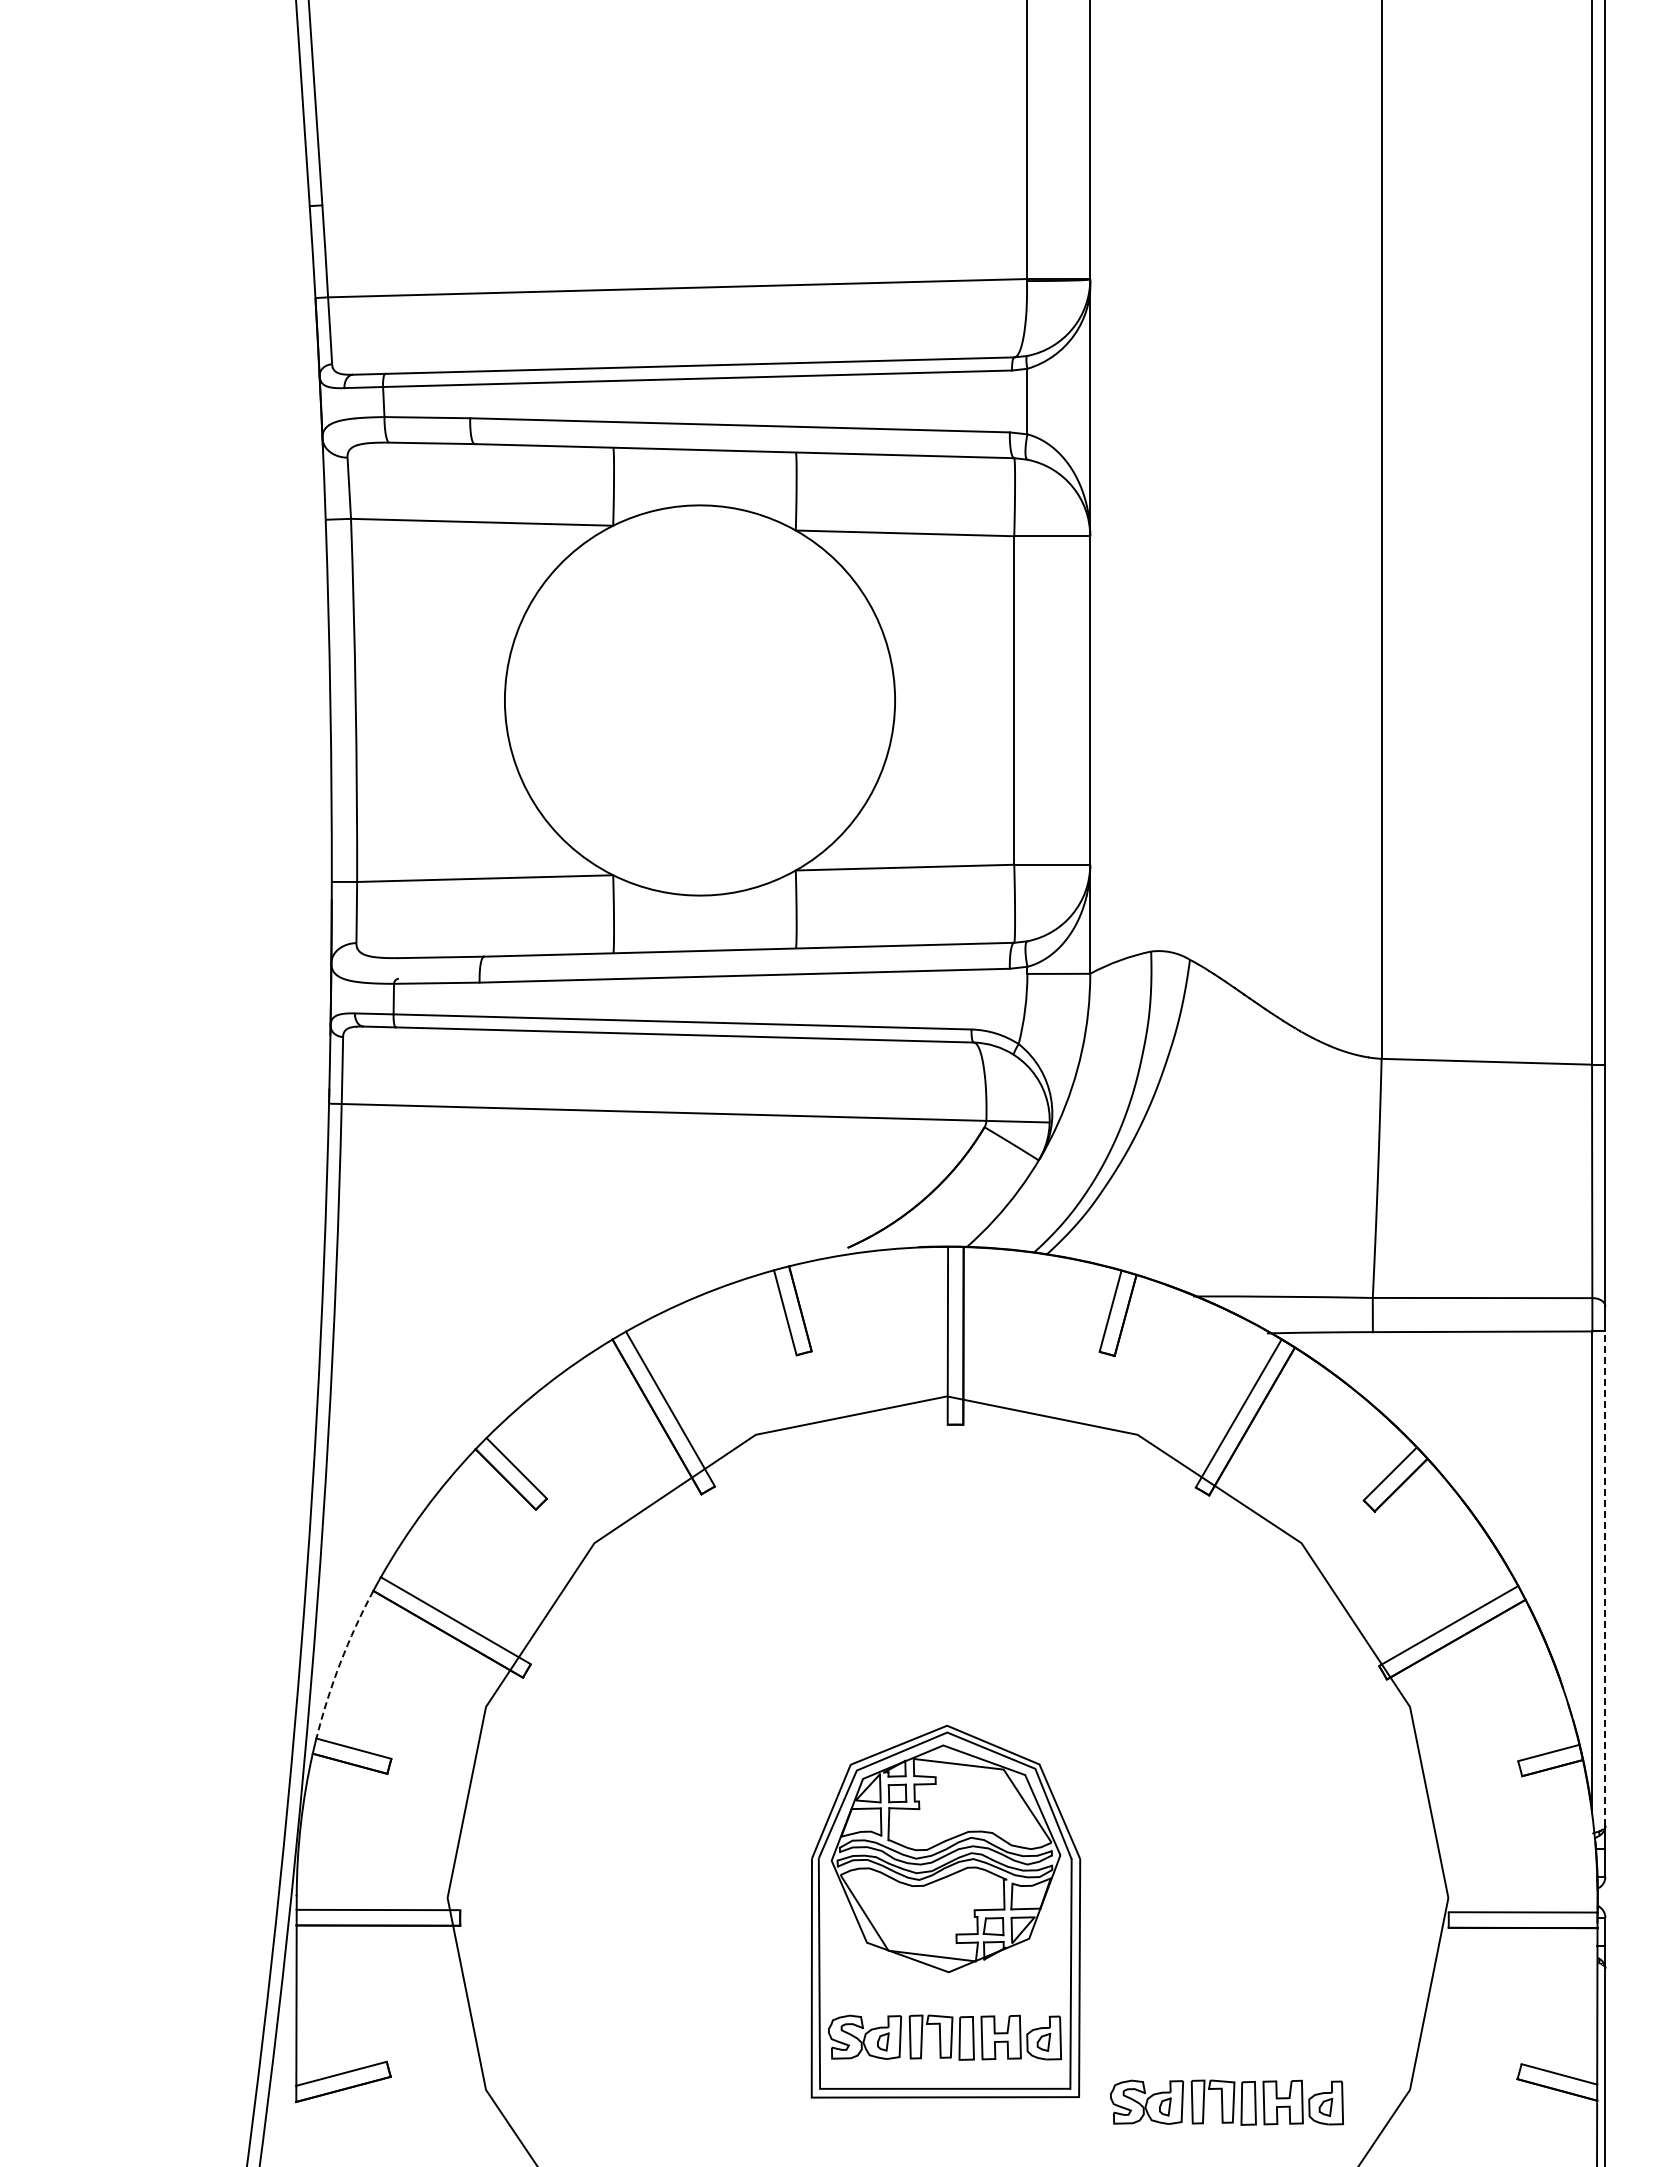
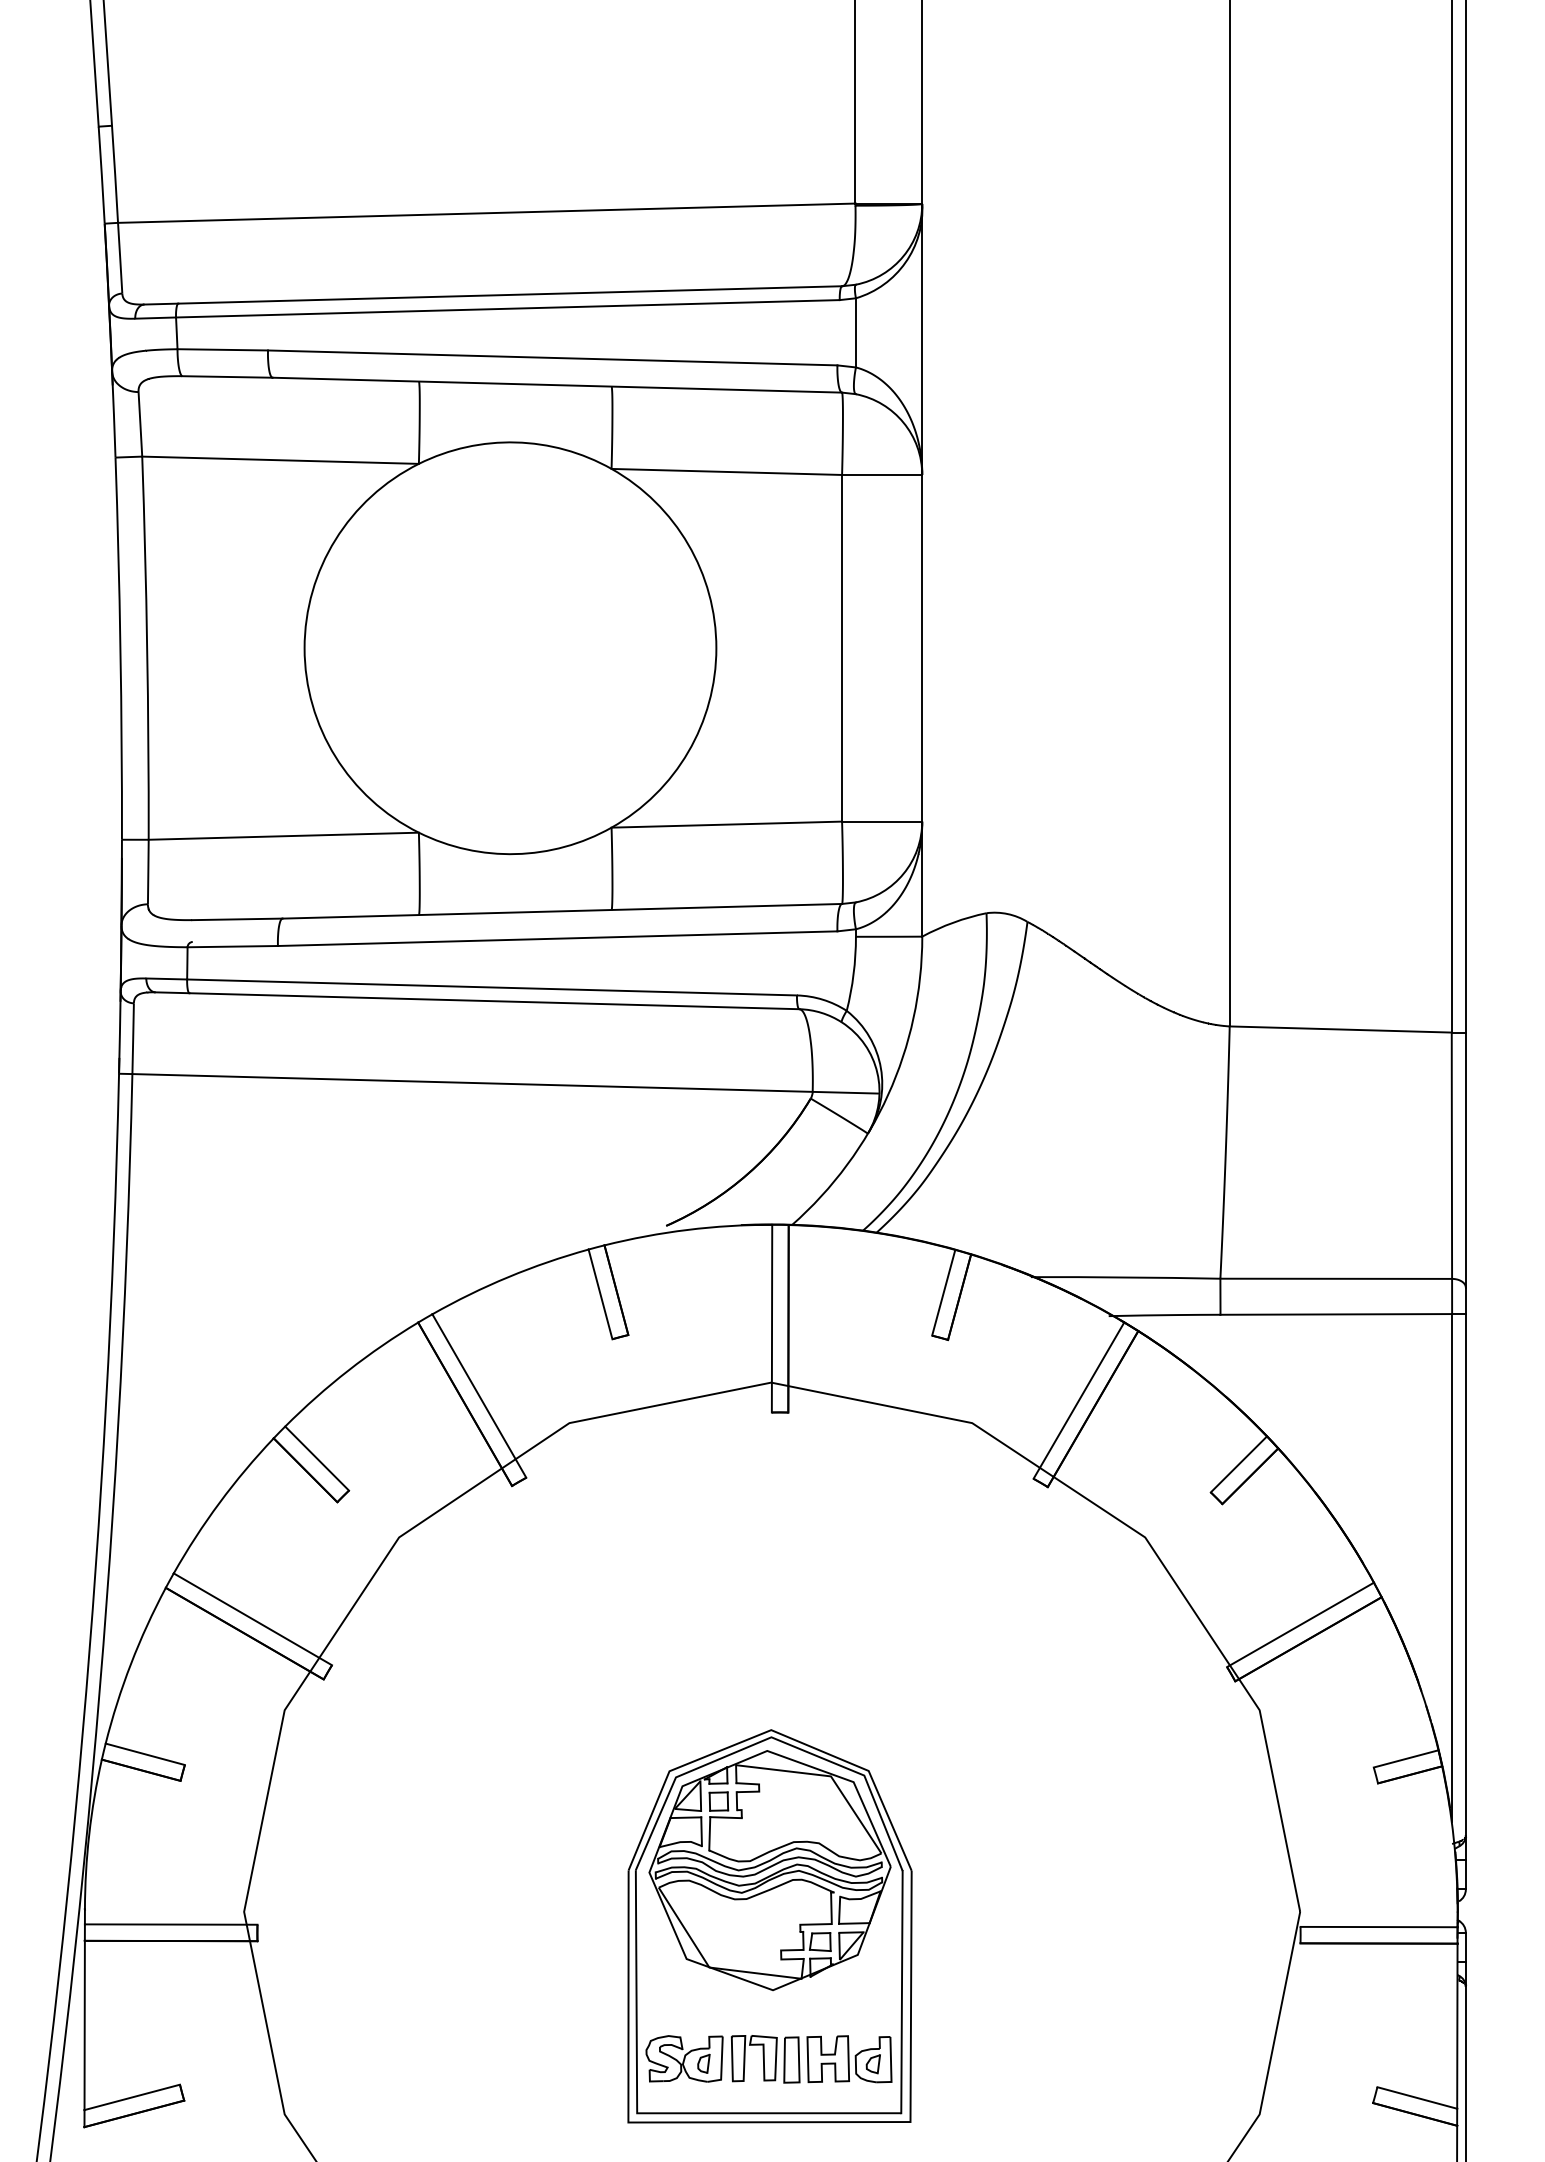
line: (1605, 1578) -> (1465, 1574), dashed -> solid
arc: (340, 1663) -> (131, 1664), dashed -> solid
part: (1226, 2102) -> (1066, 2127), removed

